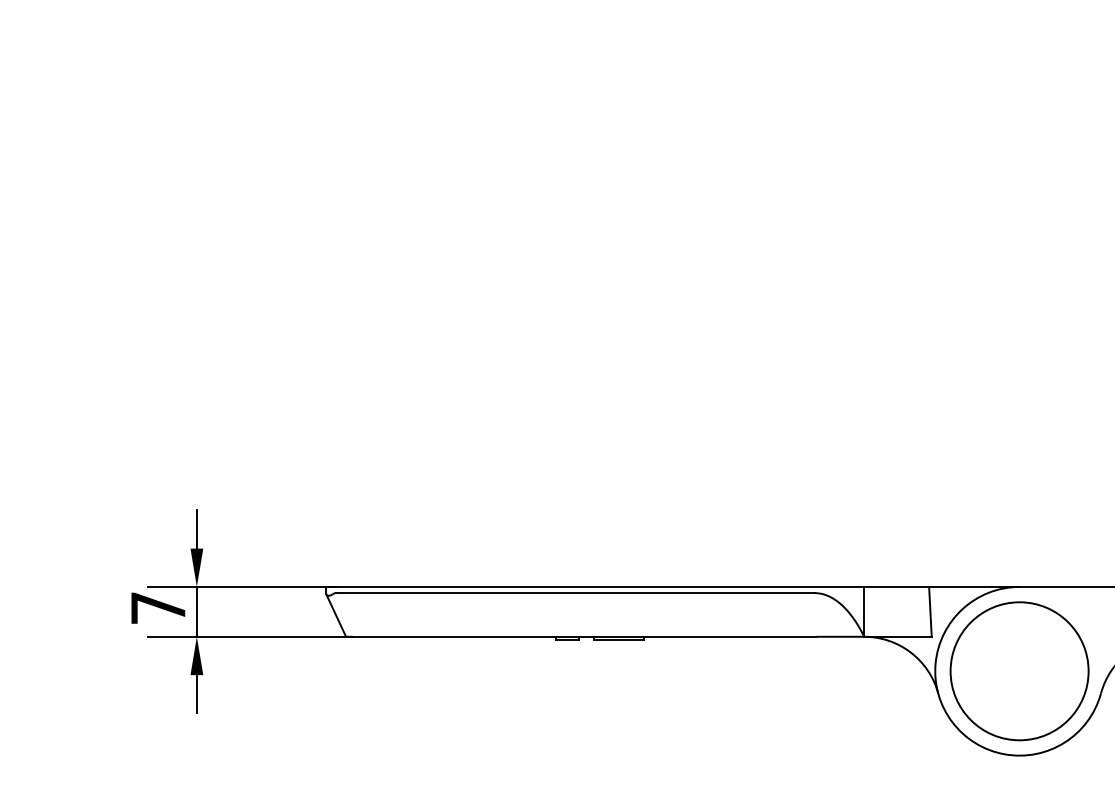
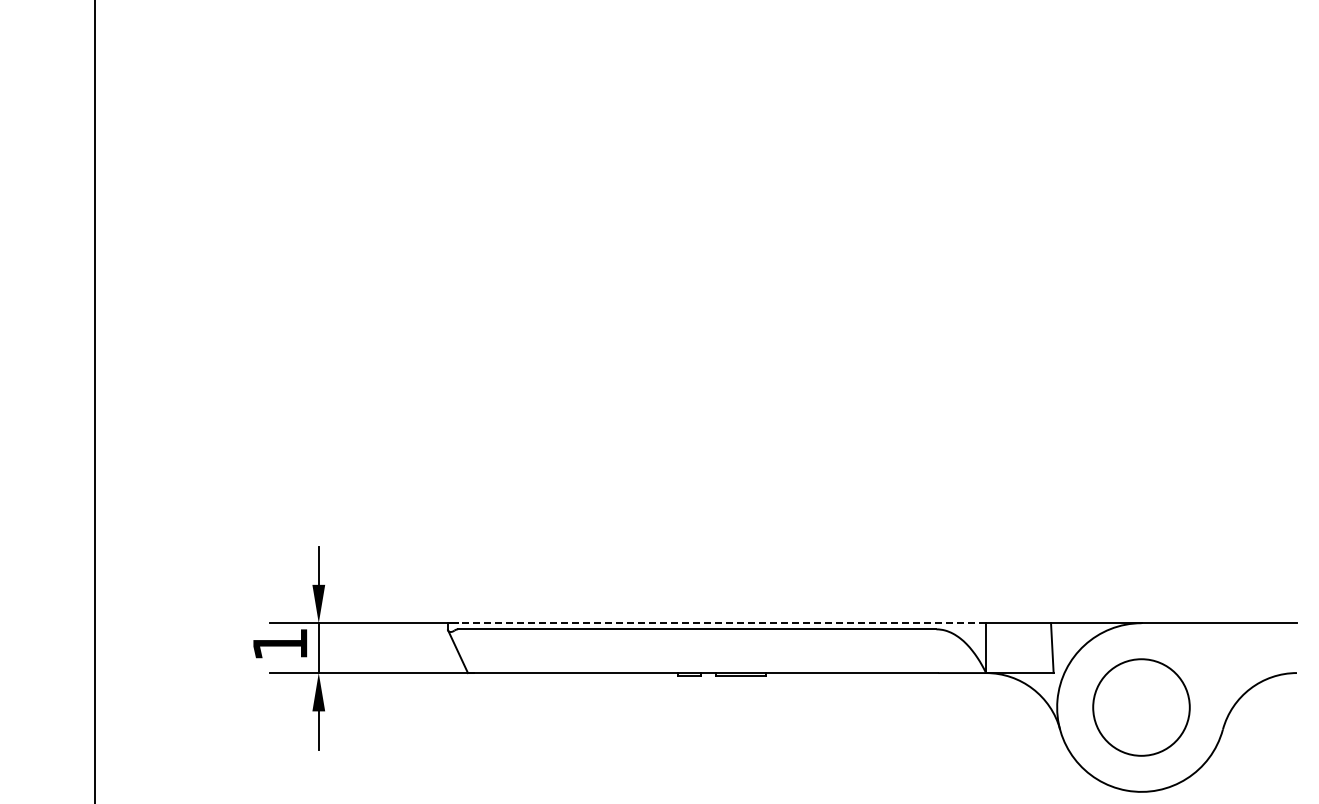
line: (600, 587) -> (722, 623), solid -> dashed
text: (158, 608) -> (280, 644), 7 -> 1
circle: (1019, 671) -> (1141, 707), size x0.7

